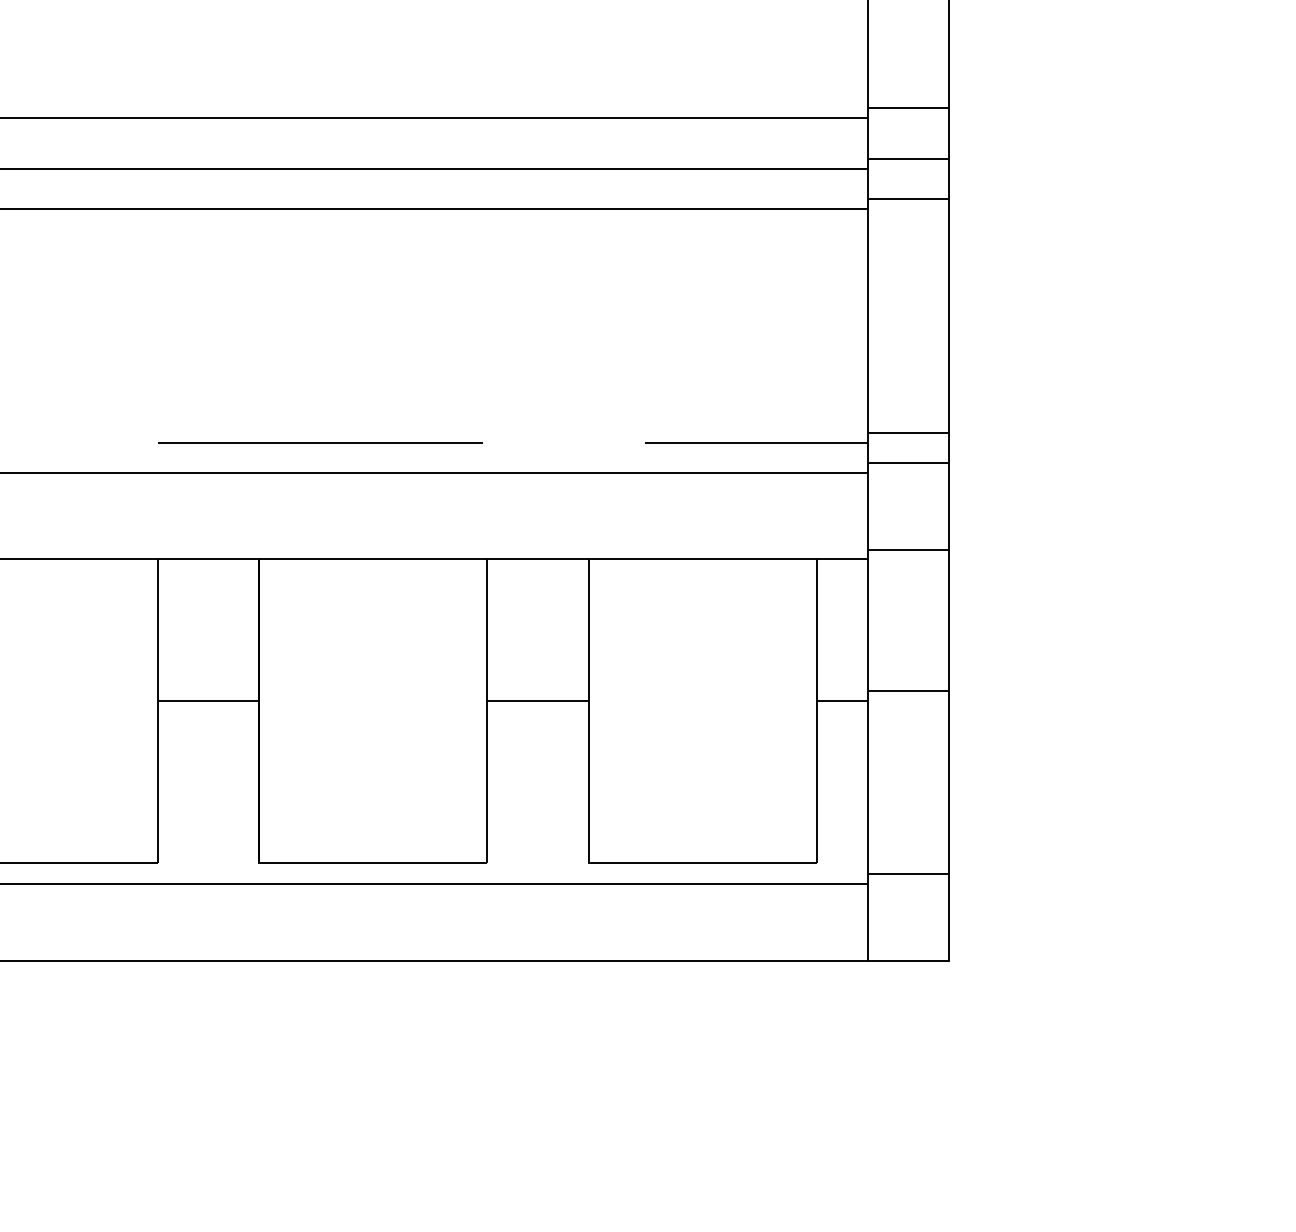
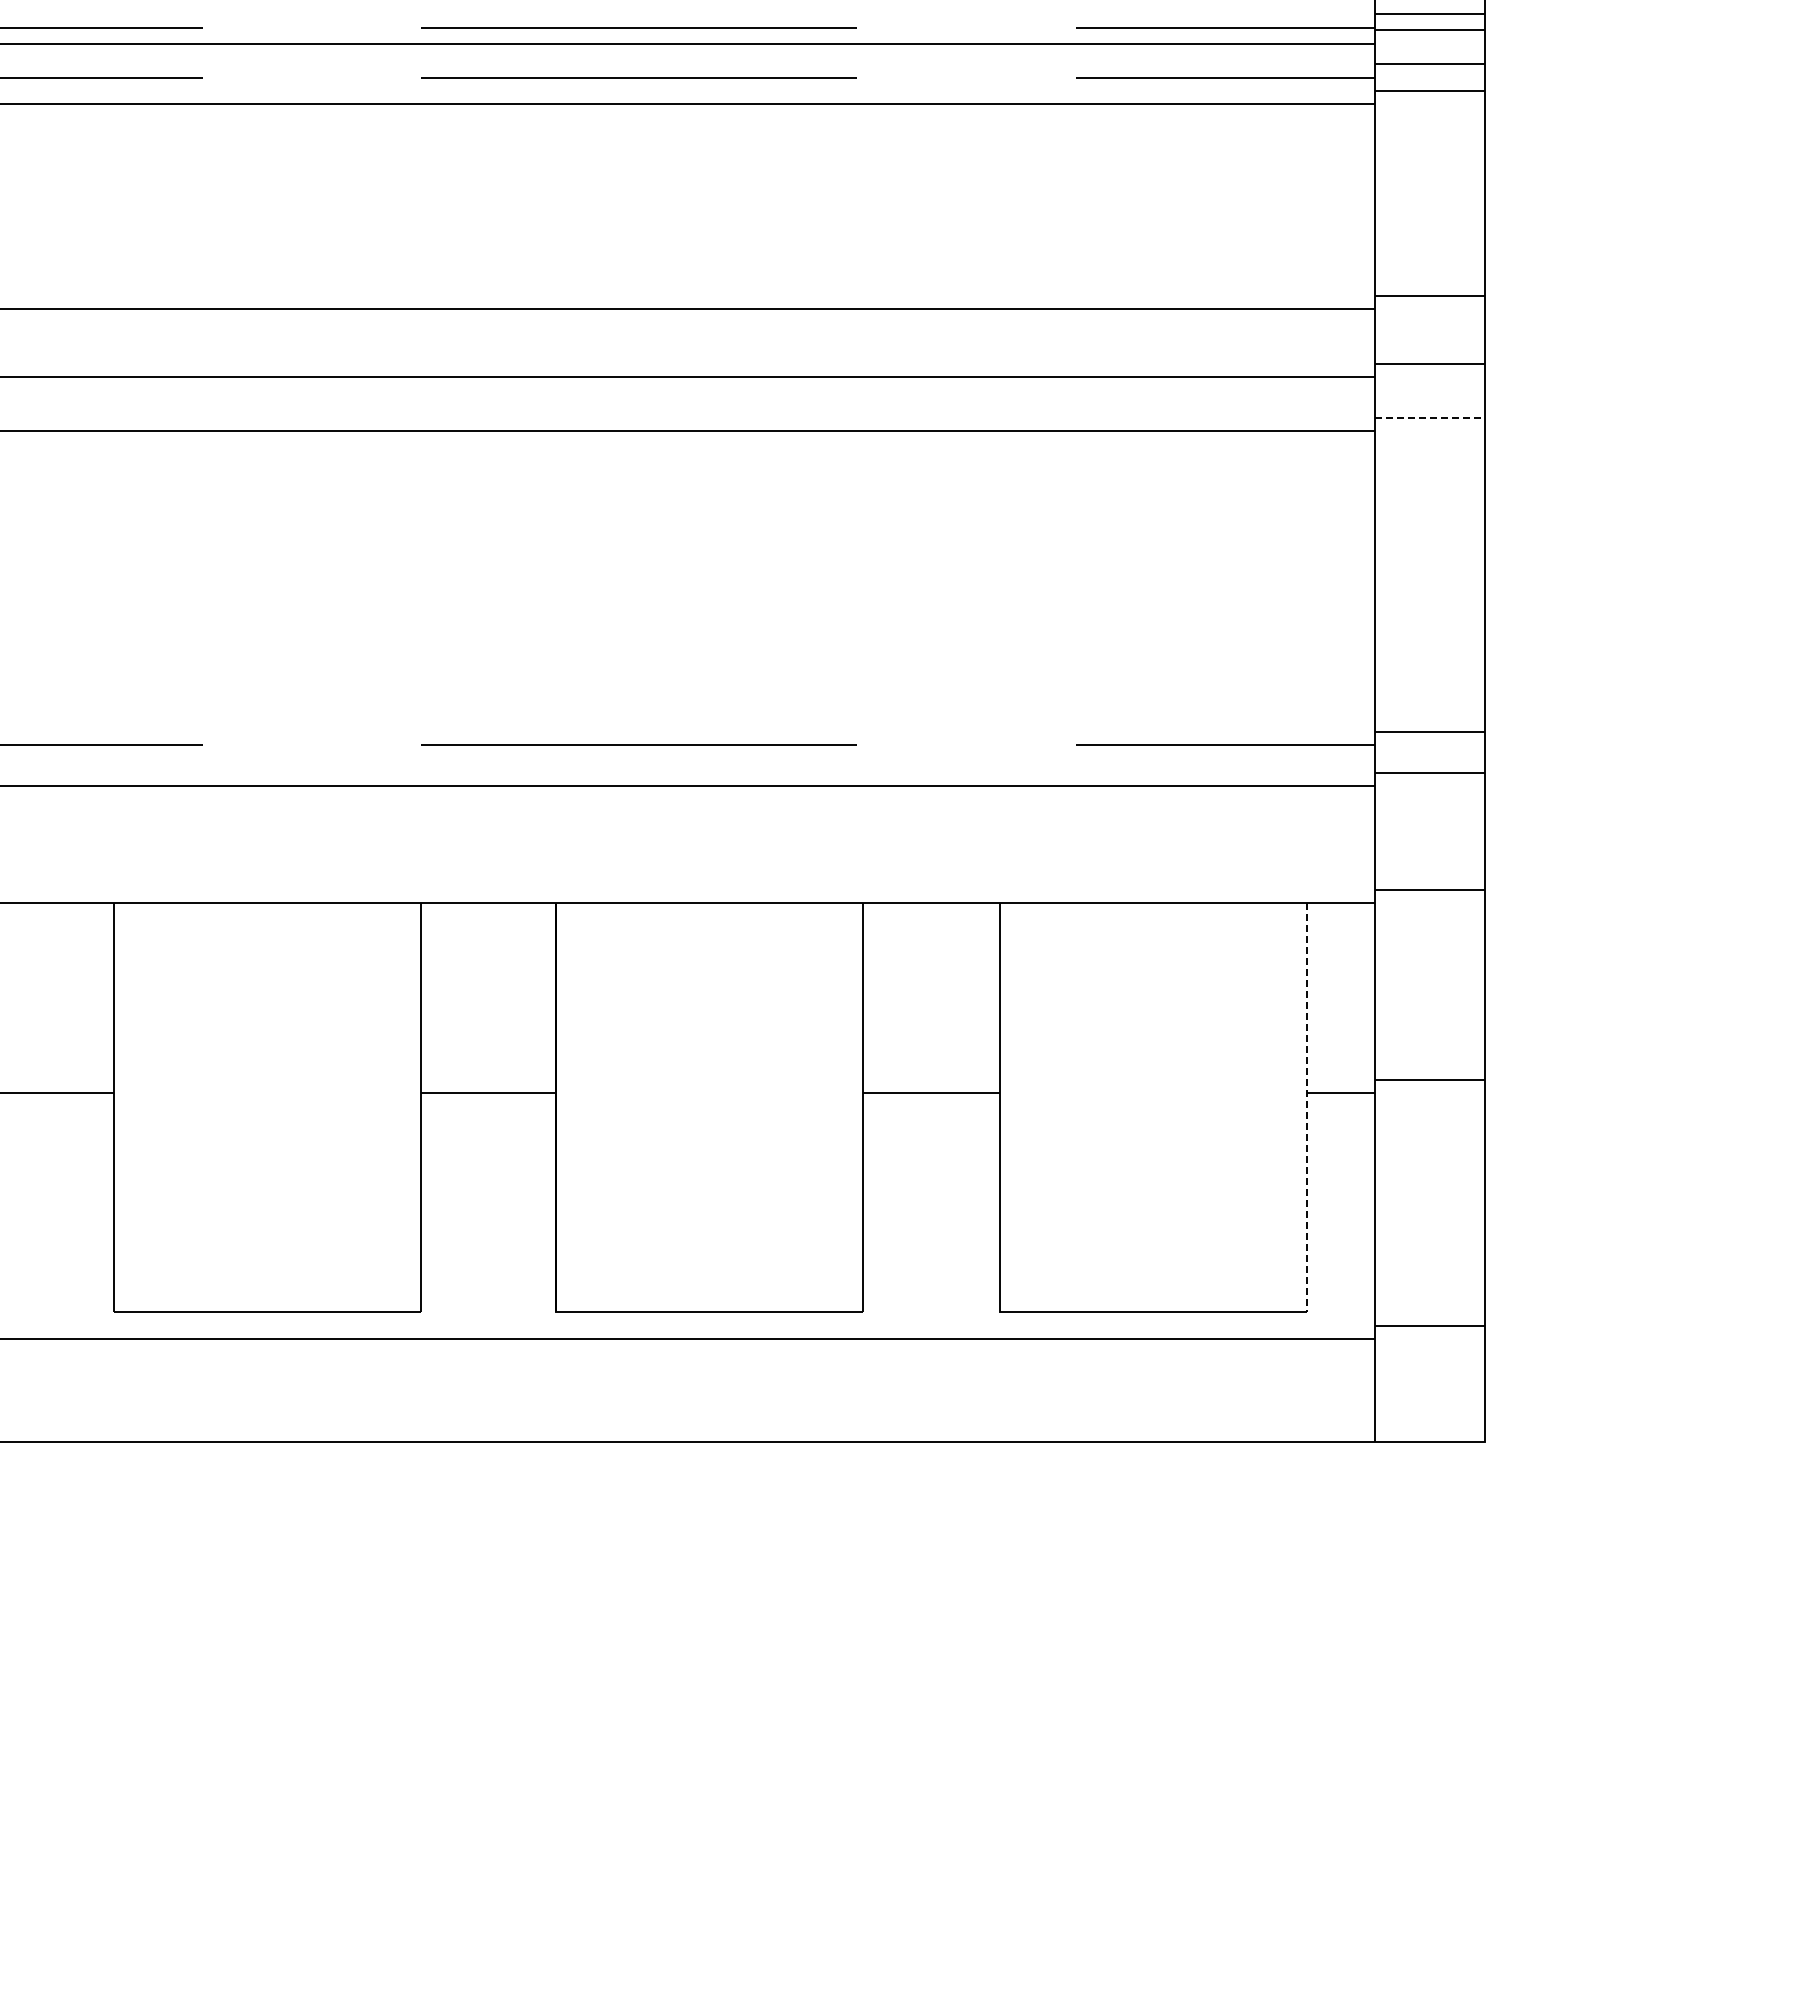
line: (907, 199) -> (1429, 418), solid -> dashed
line: (816, 711) -> (1306, 1107), solid -> dashed

